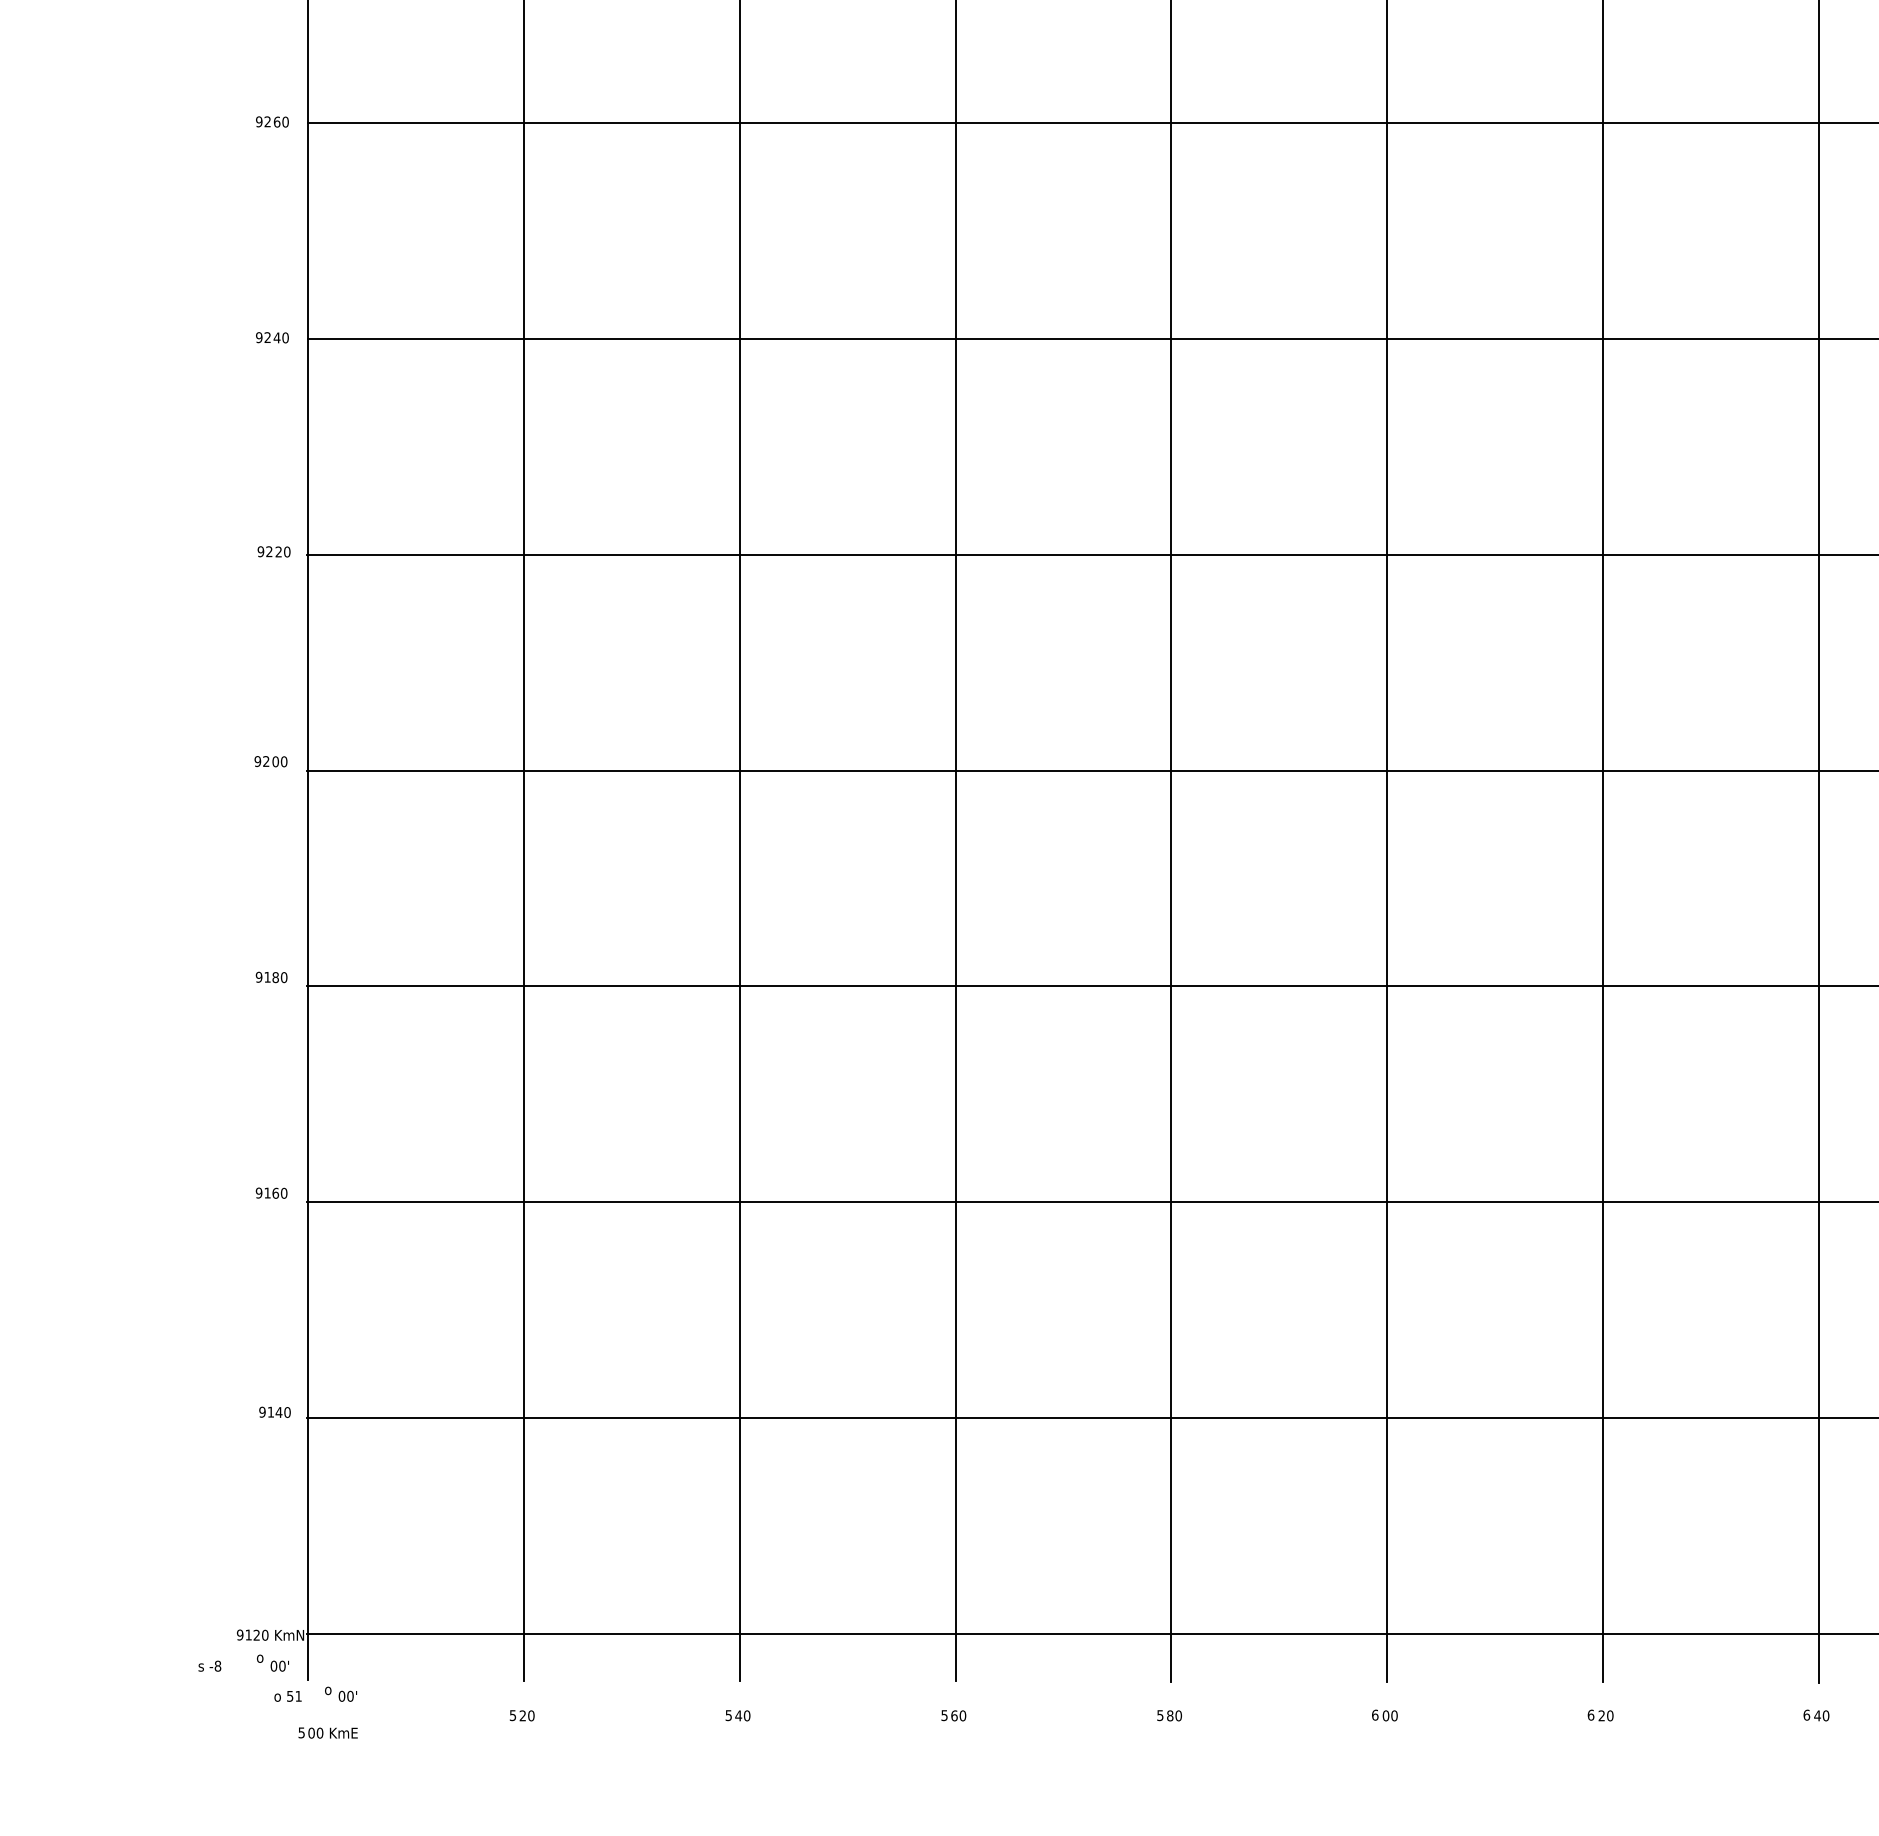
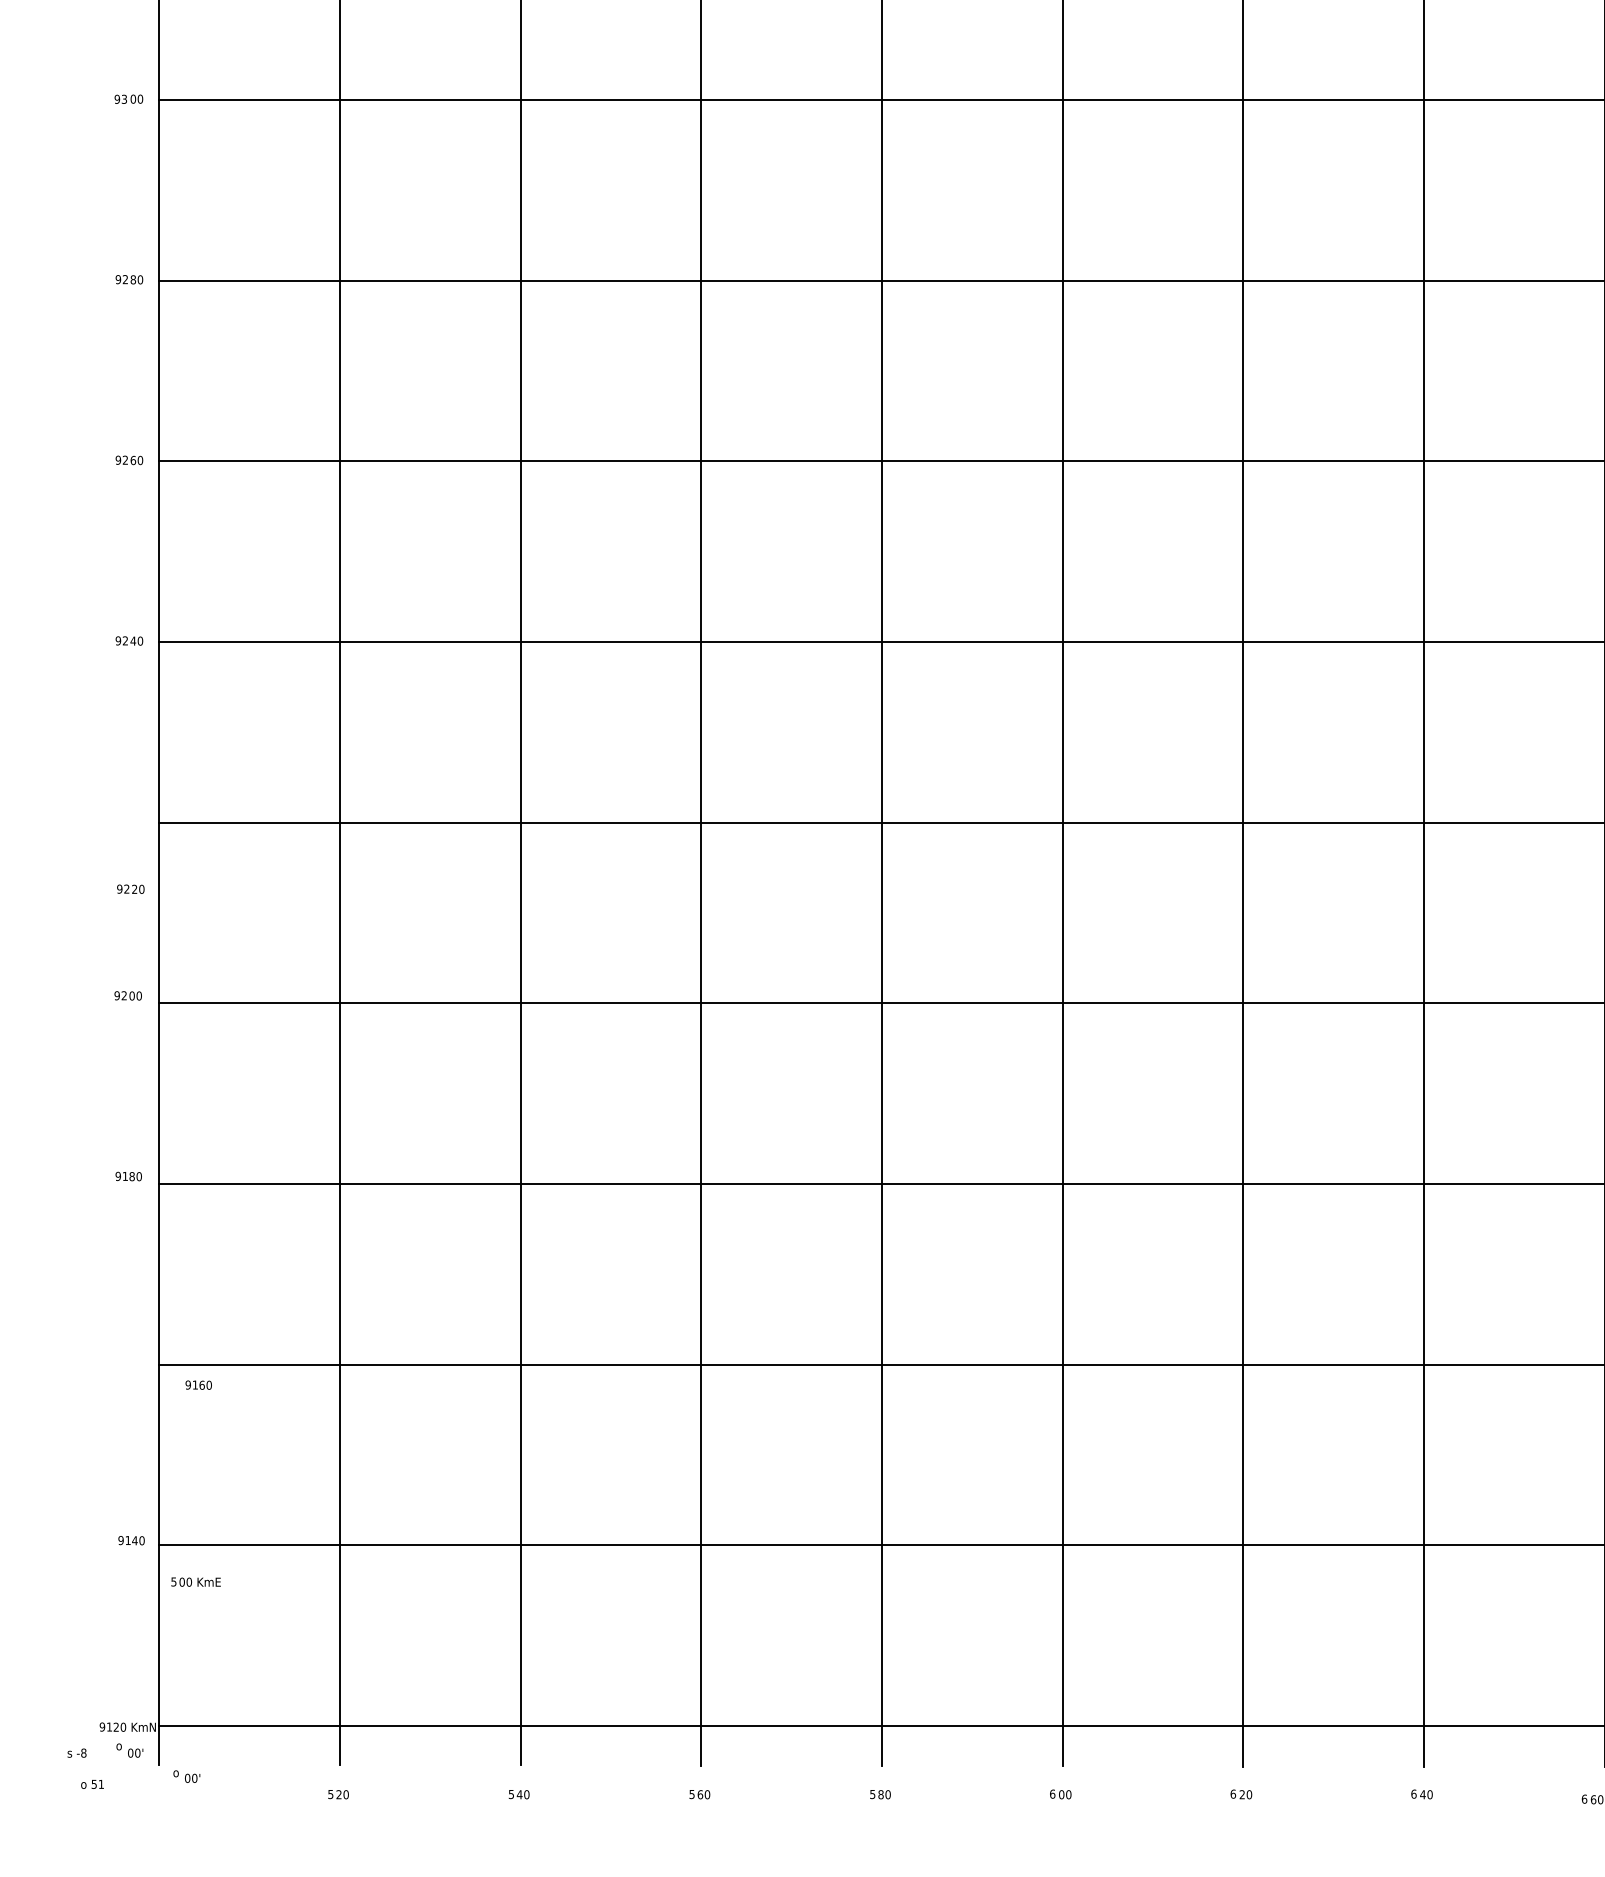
text: (273, 550) -> (130, 888), moved
text: (271, 1192) -> (198, 1384), moved
text: (288, 1696) -> (92, 1784), moved
text: (327, 1732) -> (195, 1581), moved

